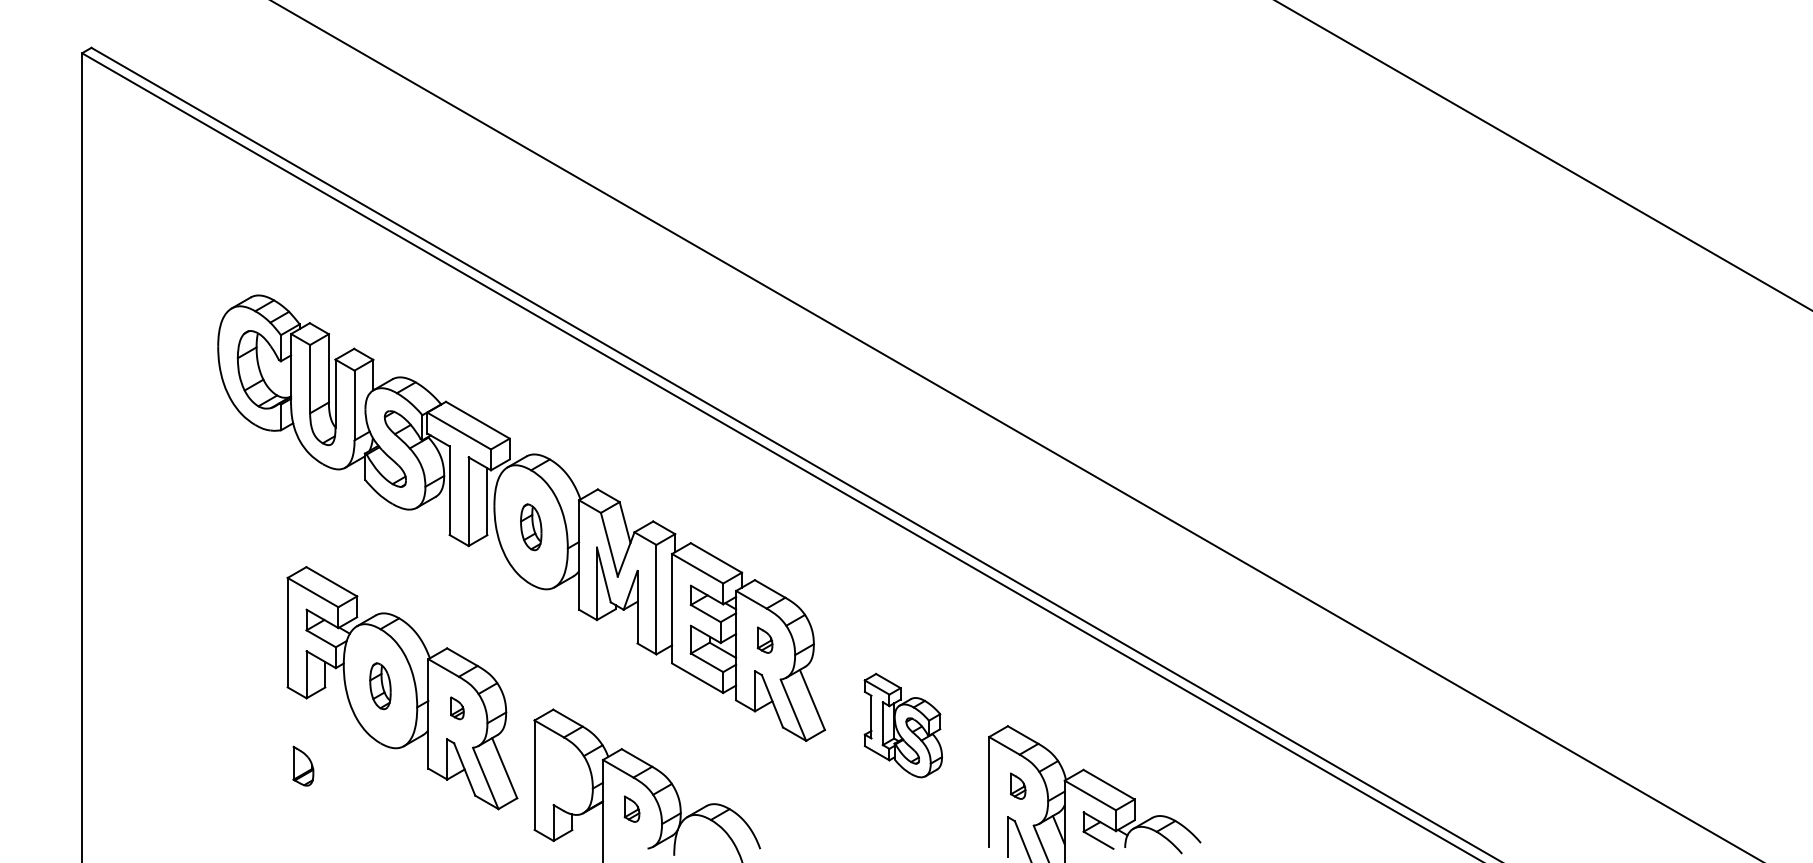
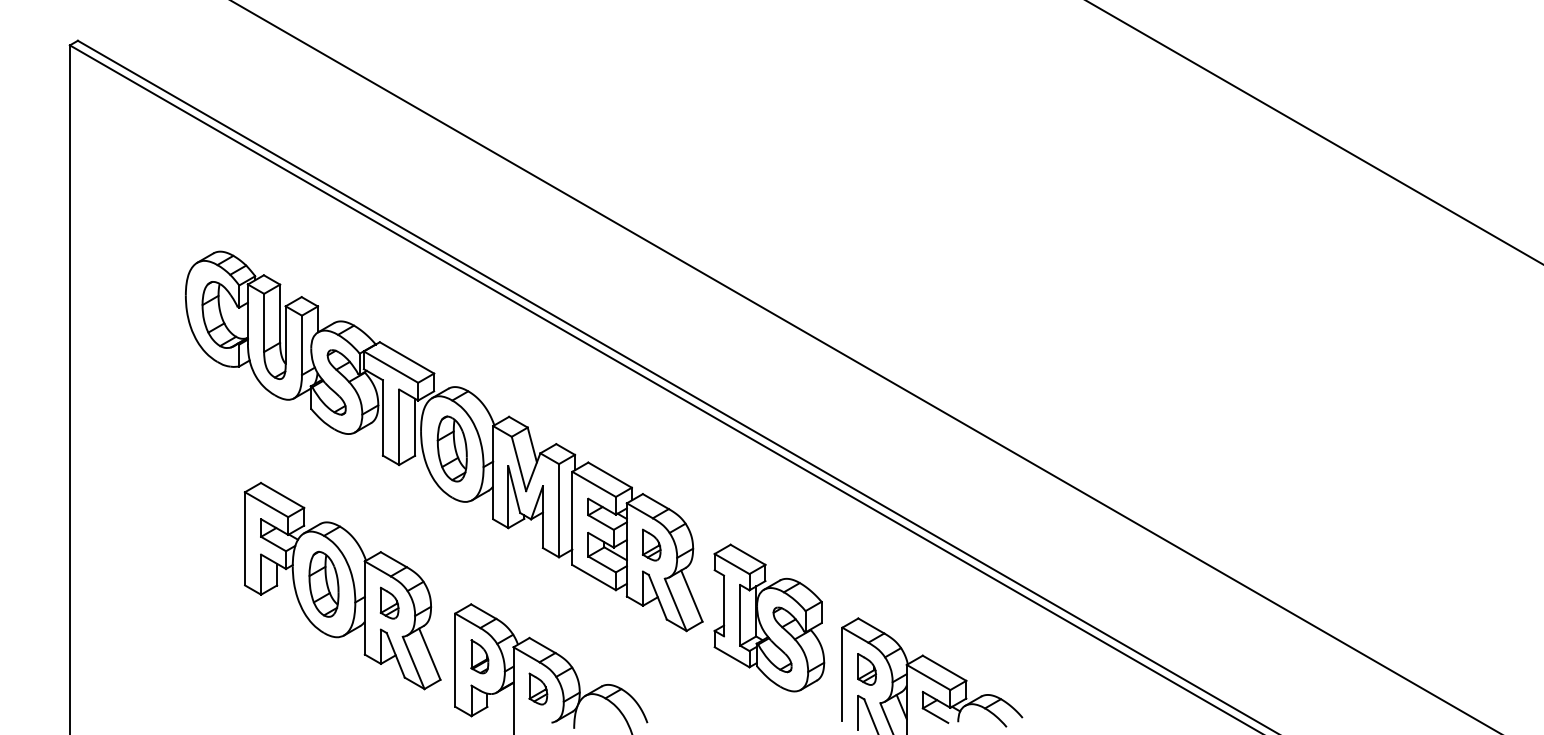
part: (531, 527) -> (452, 449), size x1.67
part: (764, 640) -> (651, 545), size x1.43
part: (380, 686) -> (324, 584), size x1.67
part: (457, 708) -> (389, 603), size x1.67
part: (903, 725) -> (769, 617), size x1.67
part: (303, 765) -> (479, 656), moved
part: (1017, 786) -> (866, 669), size x1.43
part: (631, 809) -> (537, 689), size x1.43

